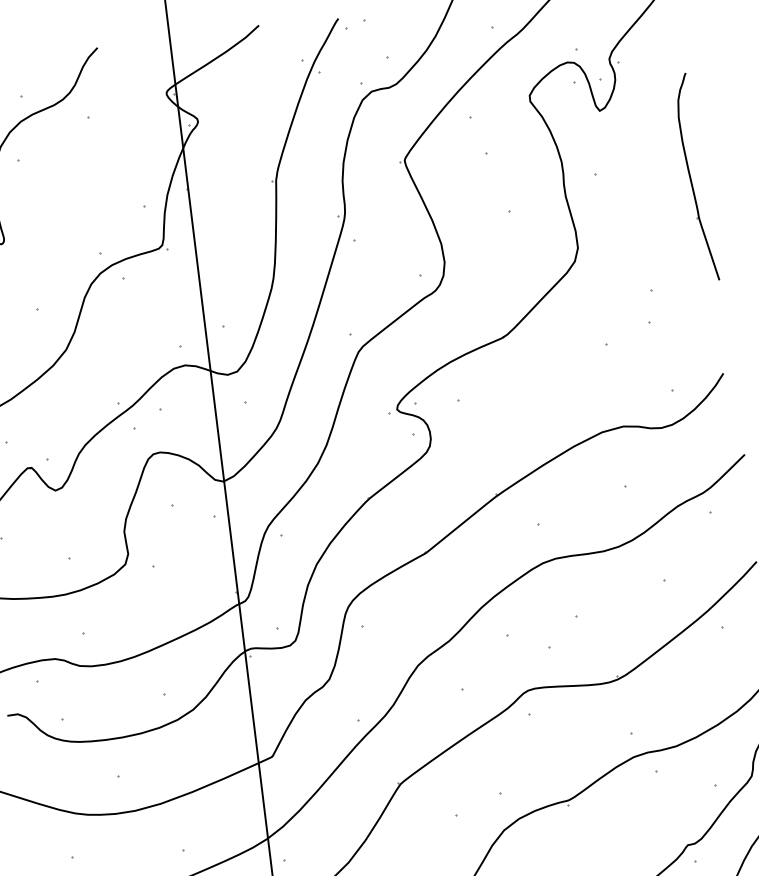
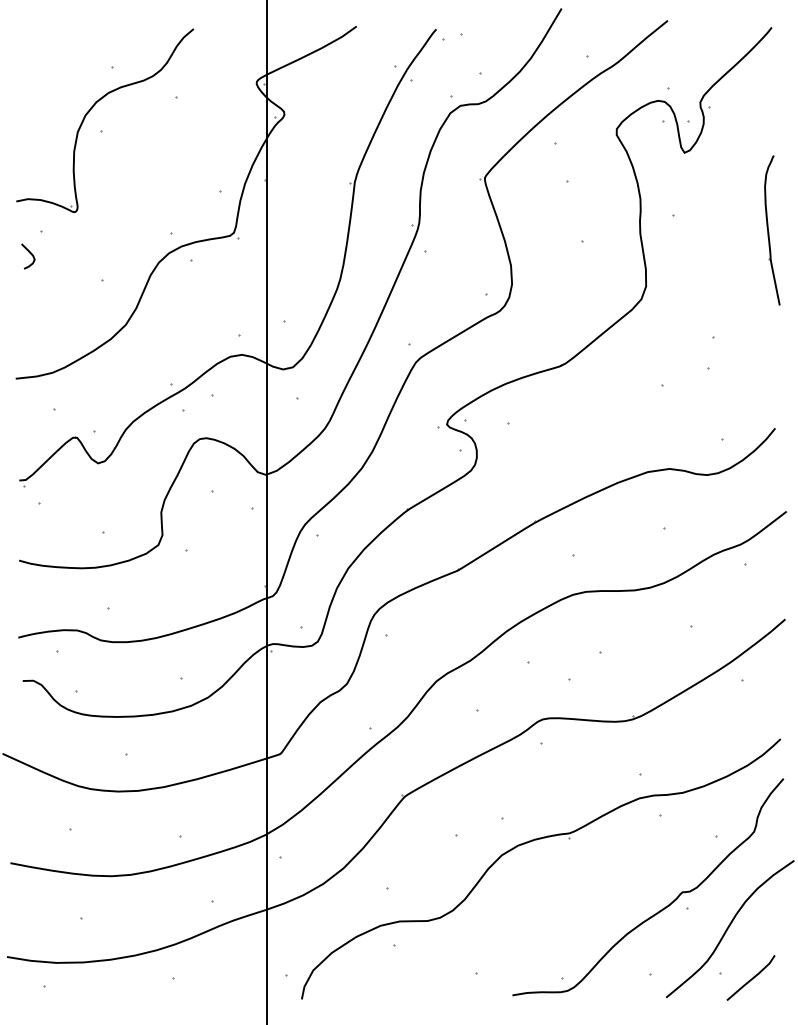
part: (696, 177) -> (772, 230), size x0.71

